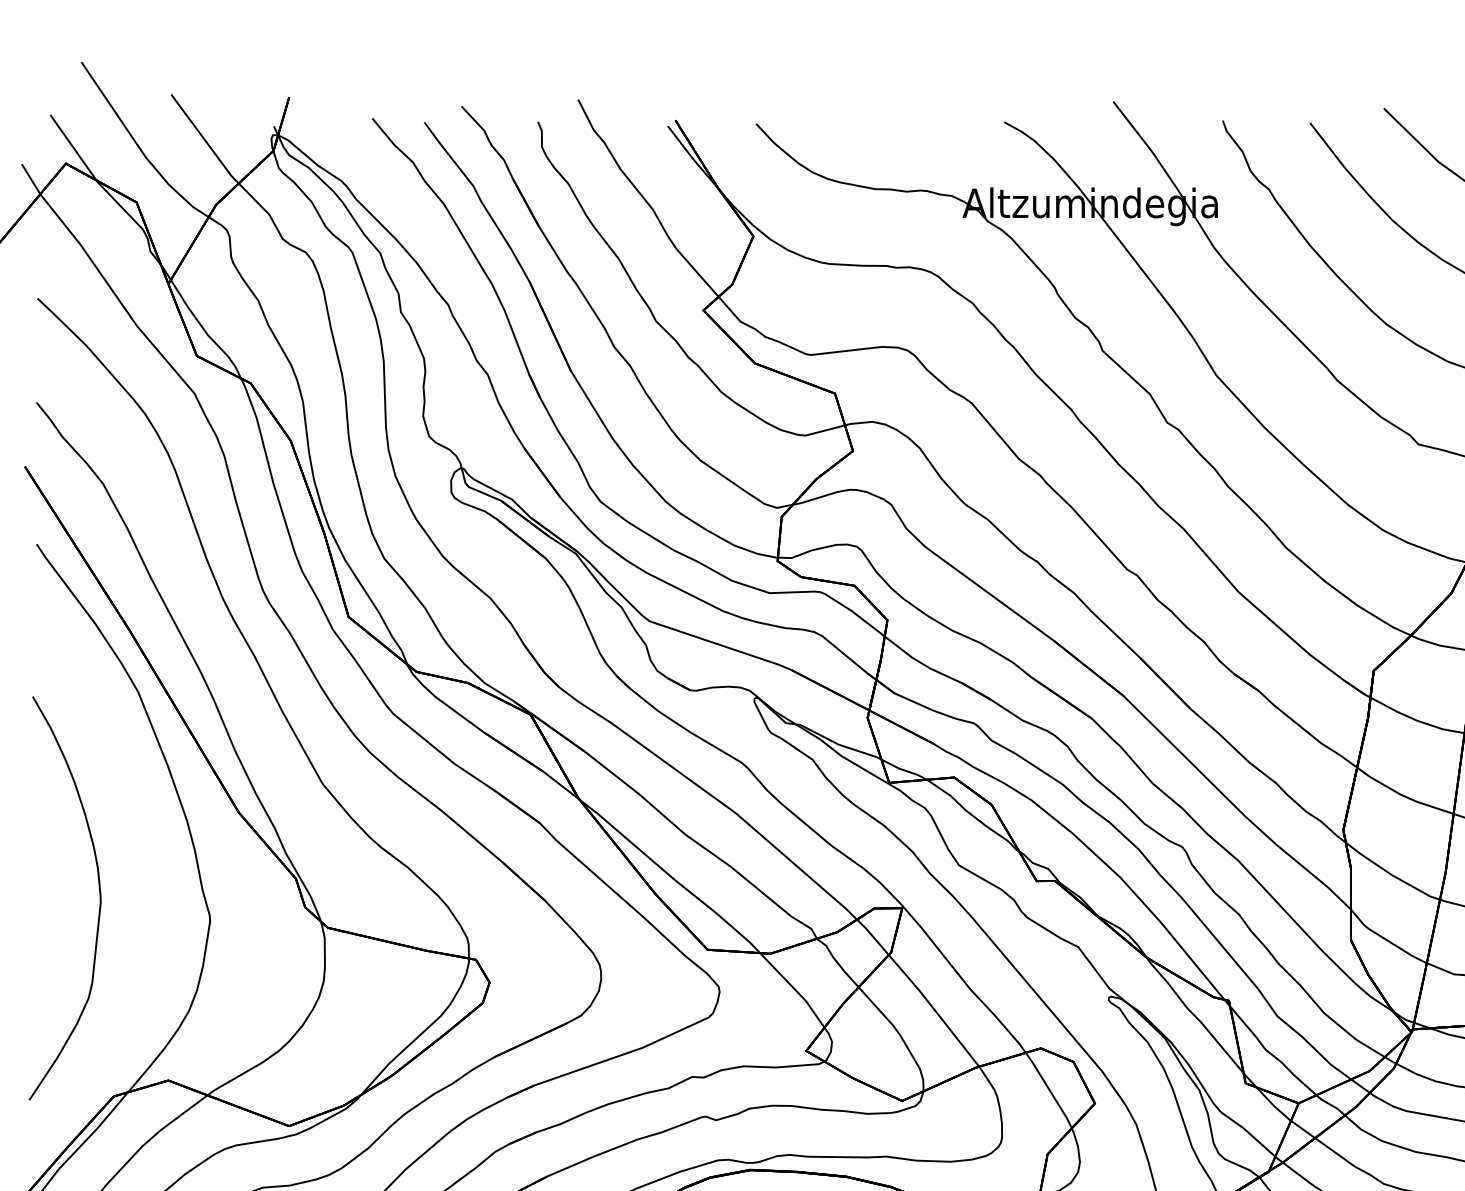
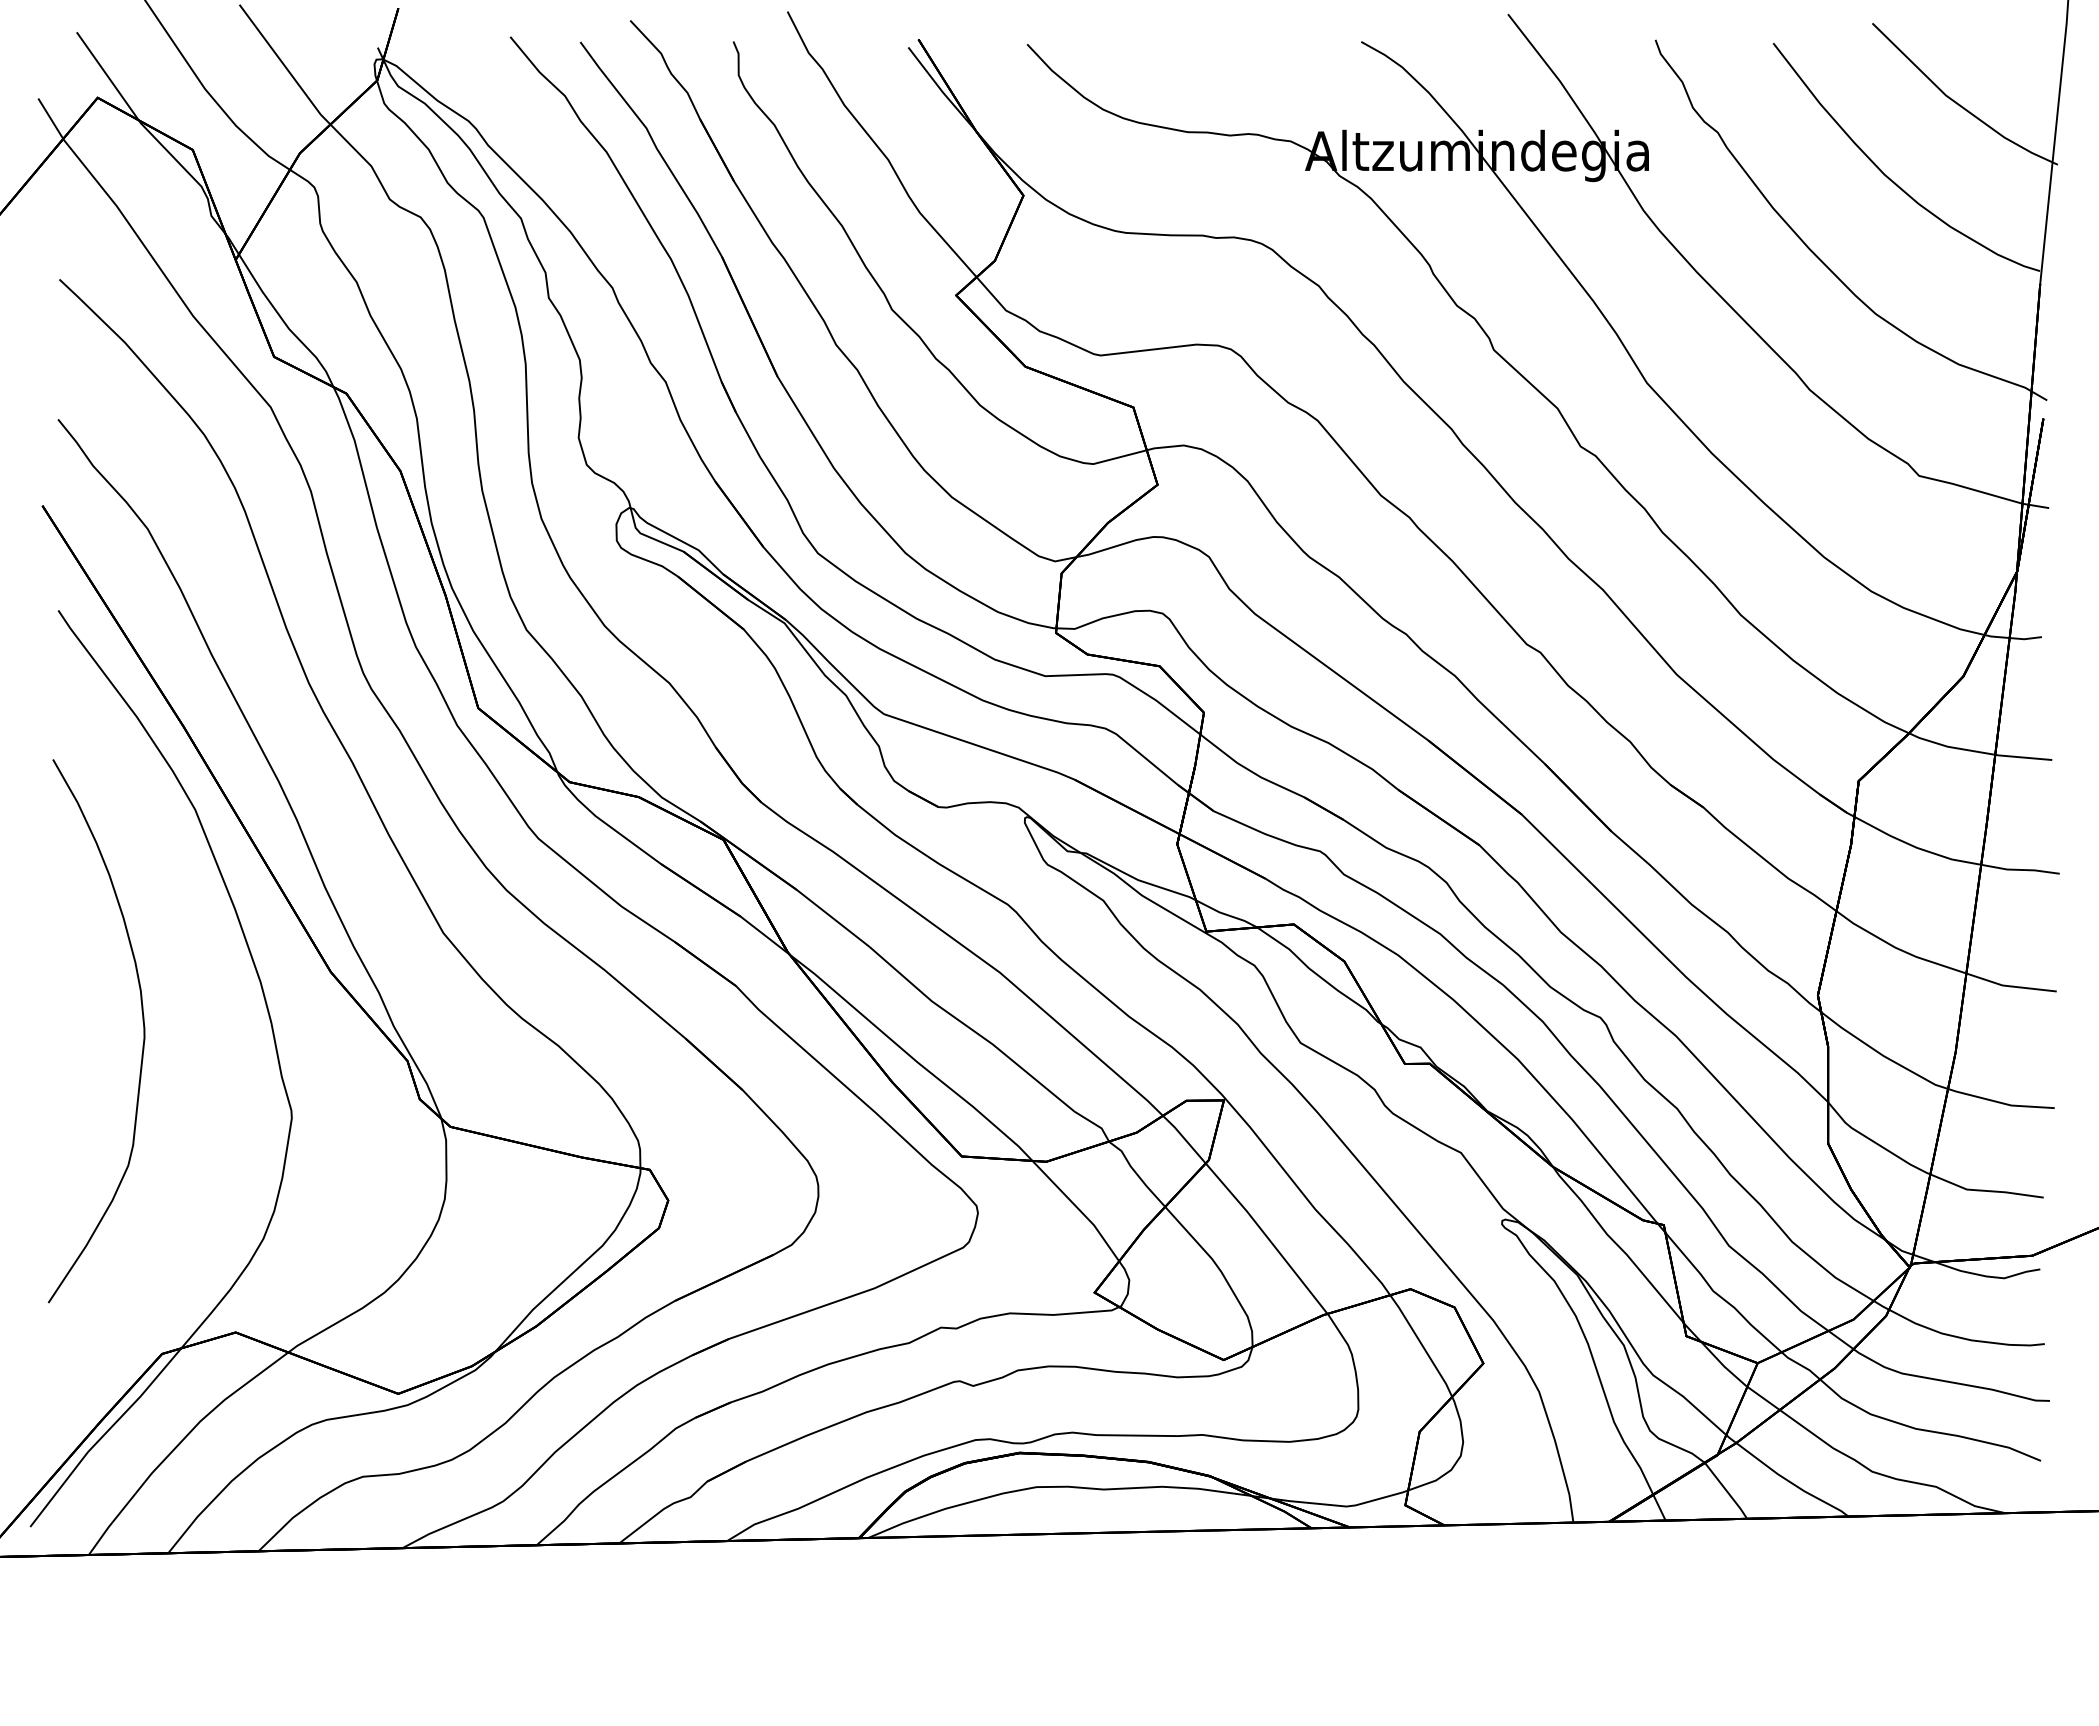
curve: (99, 891) -> (142, 1022), moved

